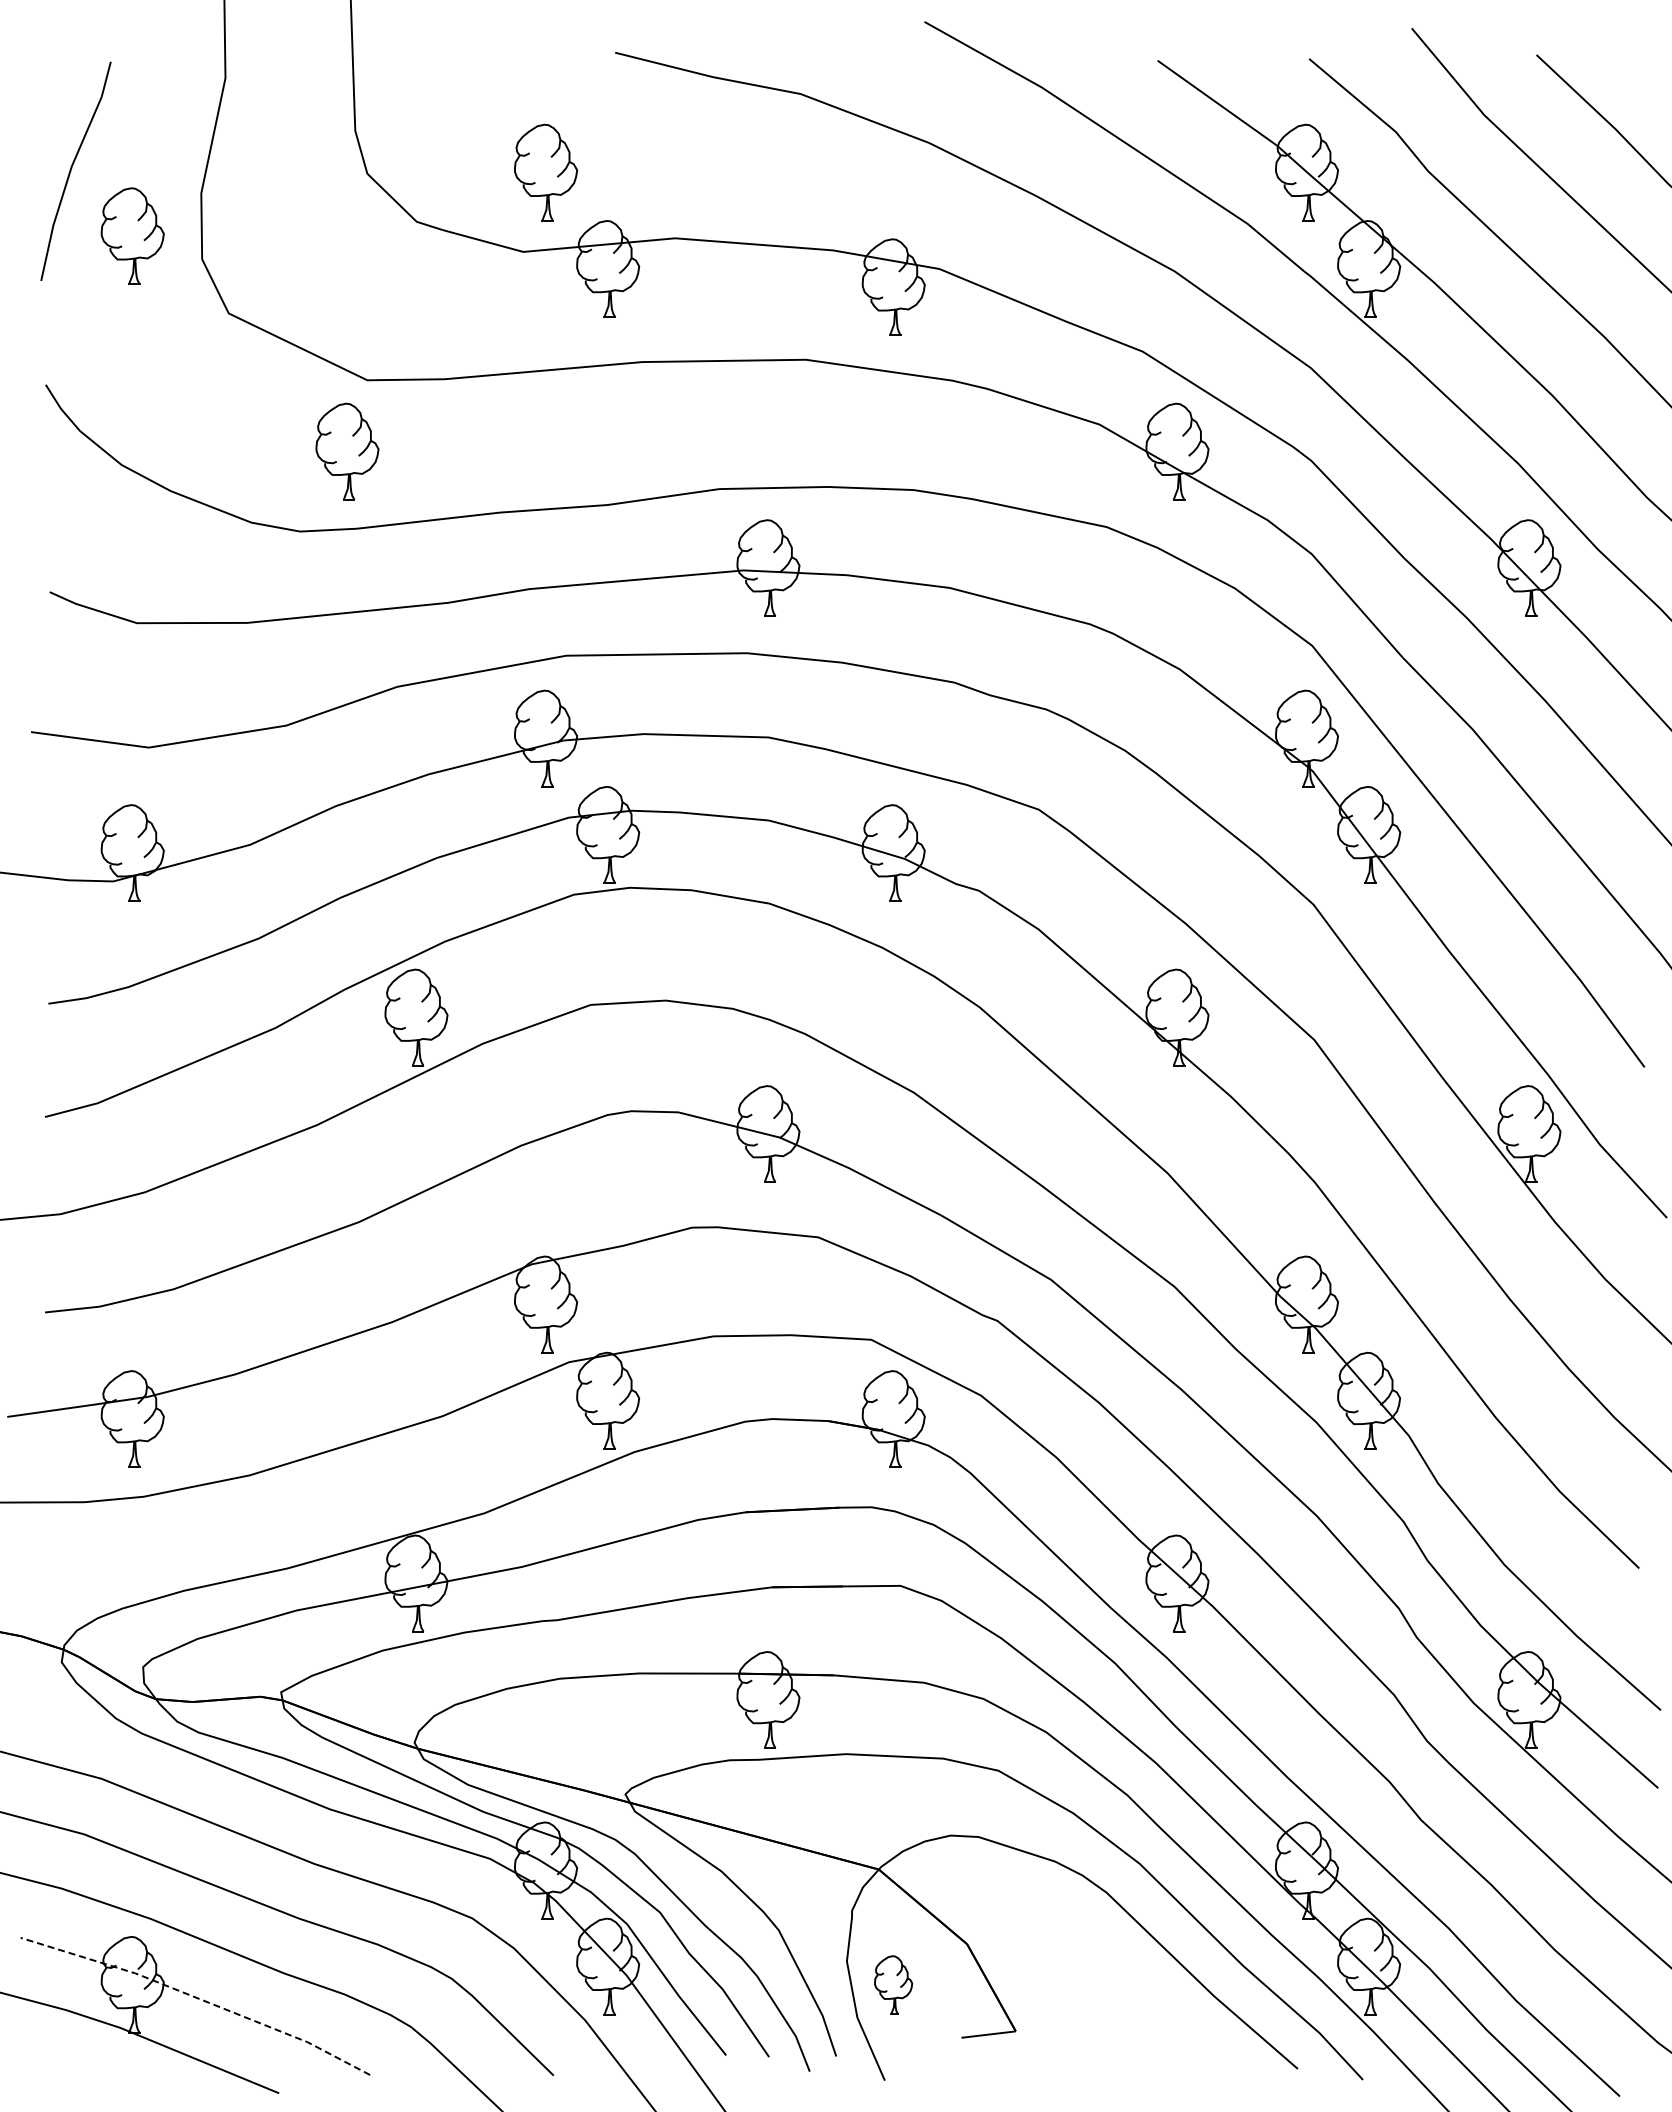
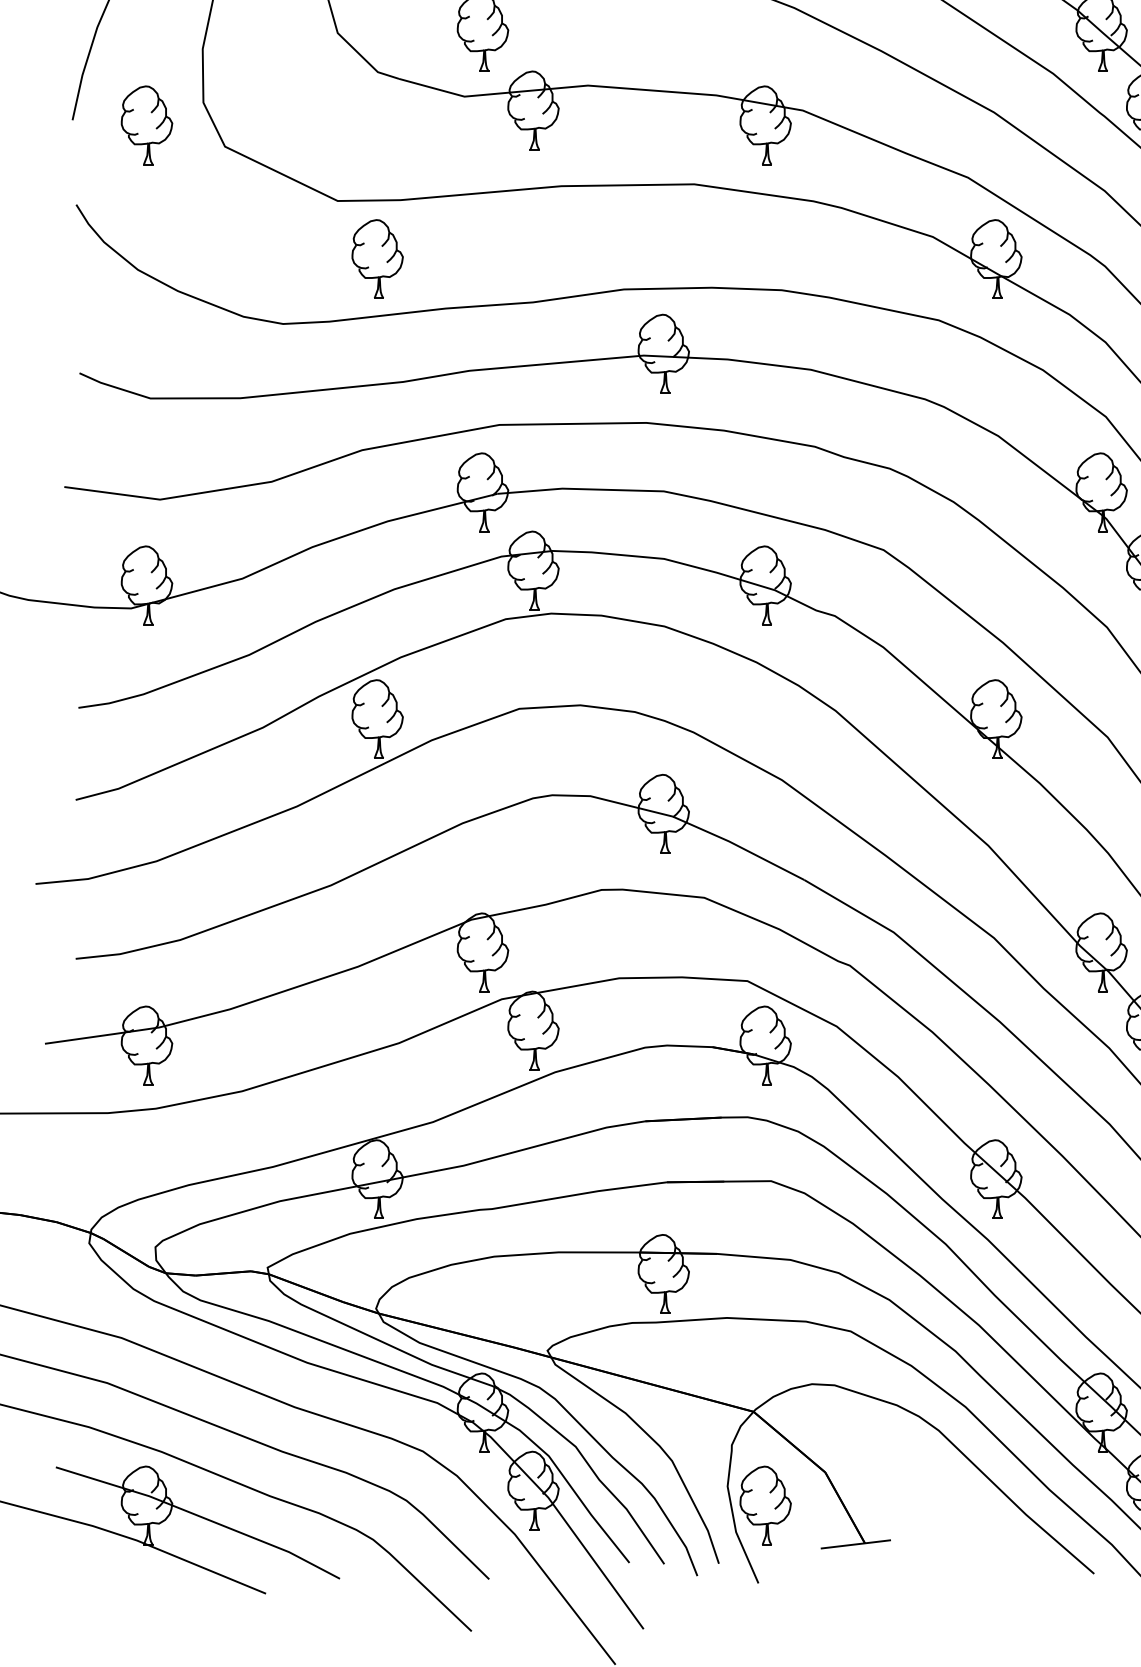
part: (132, 235) -> (146, 124), moved
part: (347, 451) -> (377, 258), moved
part: (893, 1984) -> (765, 1505), size x1.67
line: (198, 1998) -> (200, 1516), dashed -> solid
line: (1031, 2029) -> (877, 1541), added

